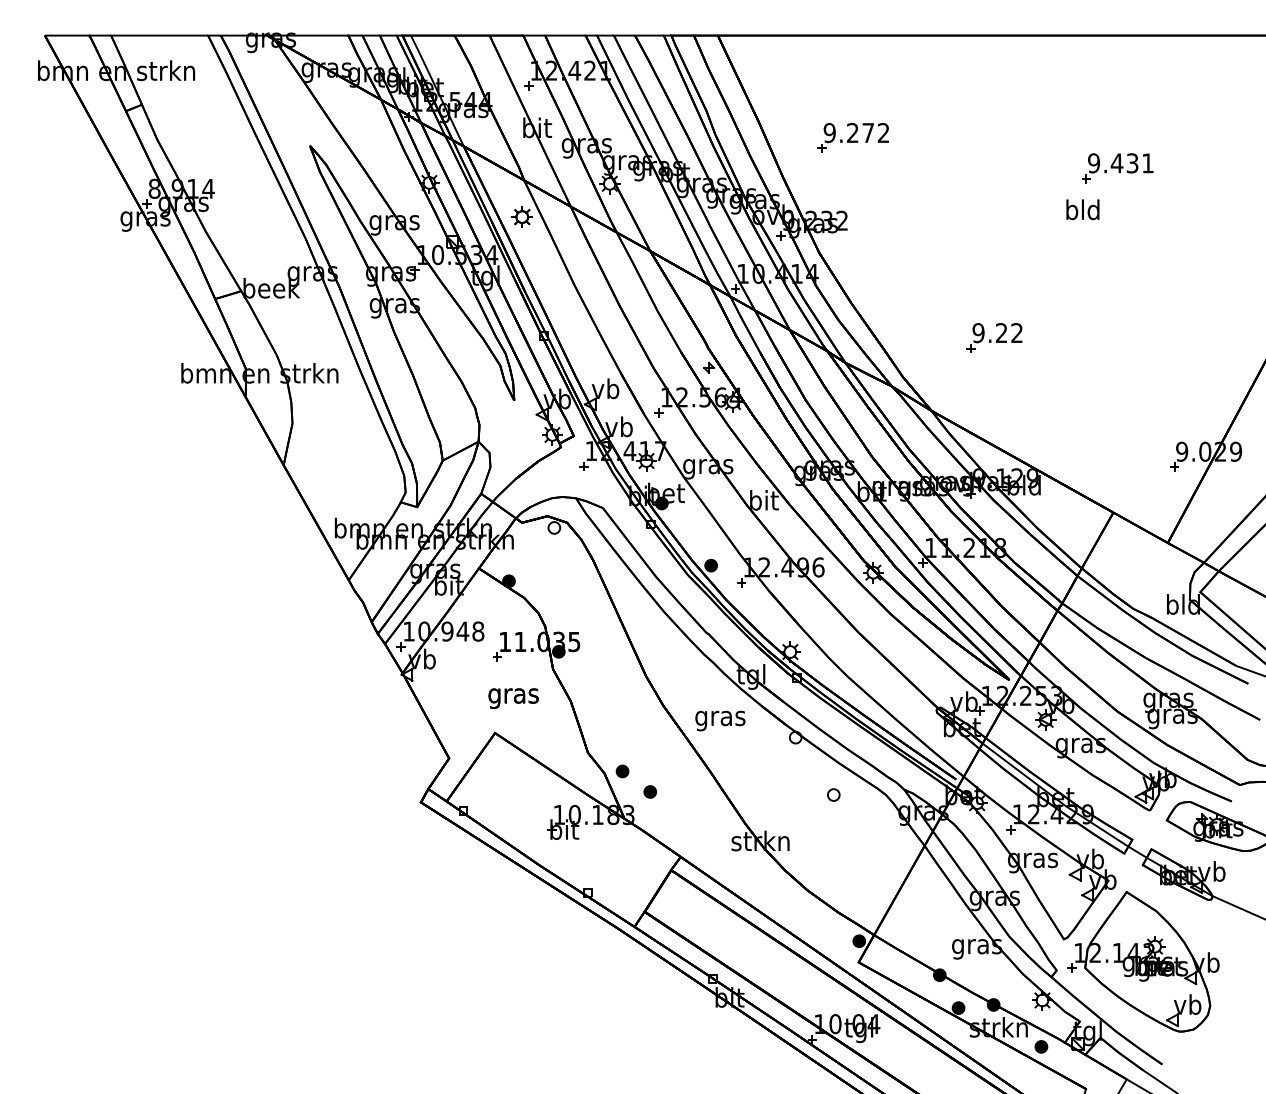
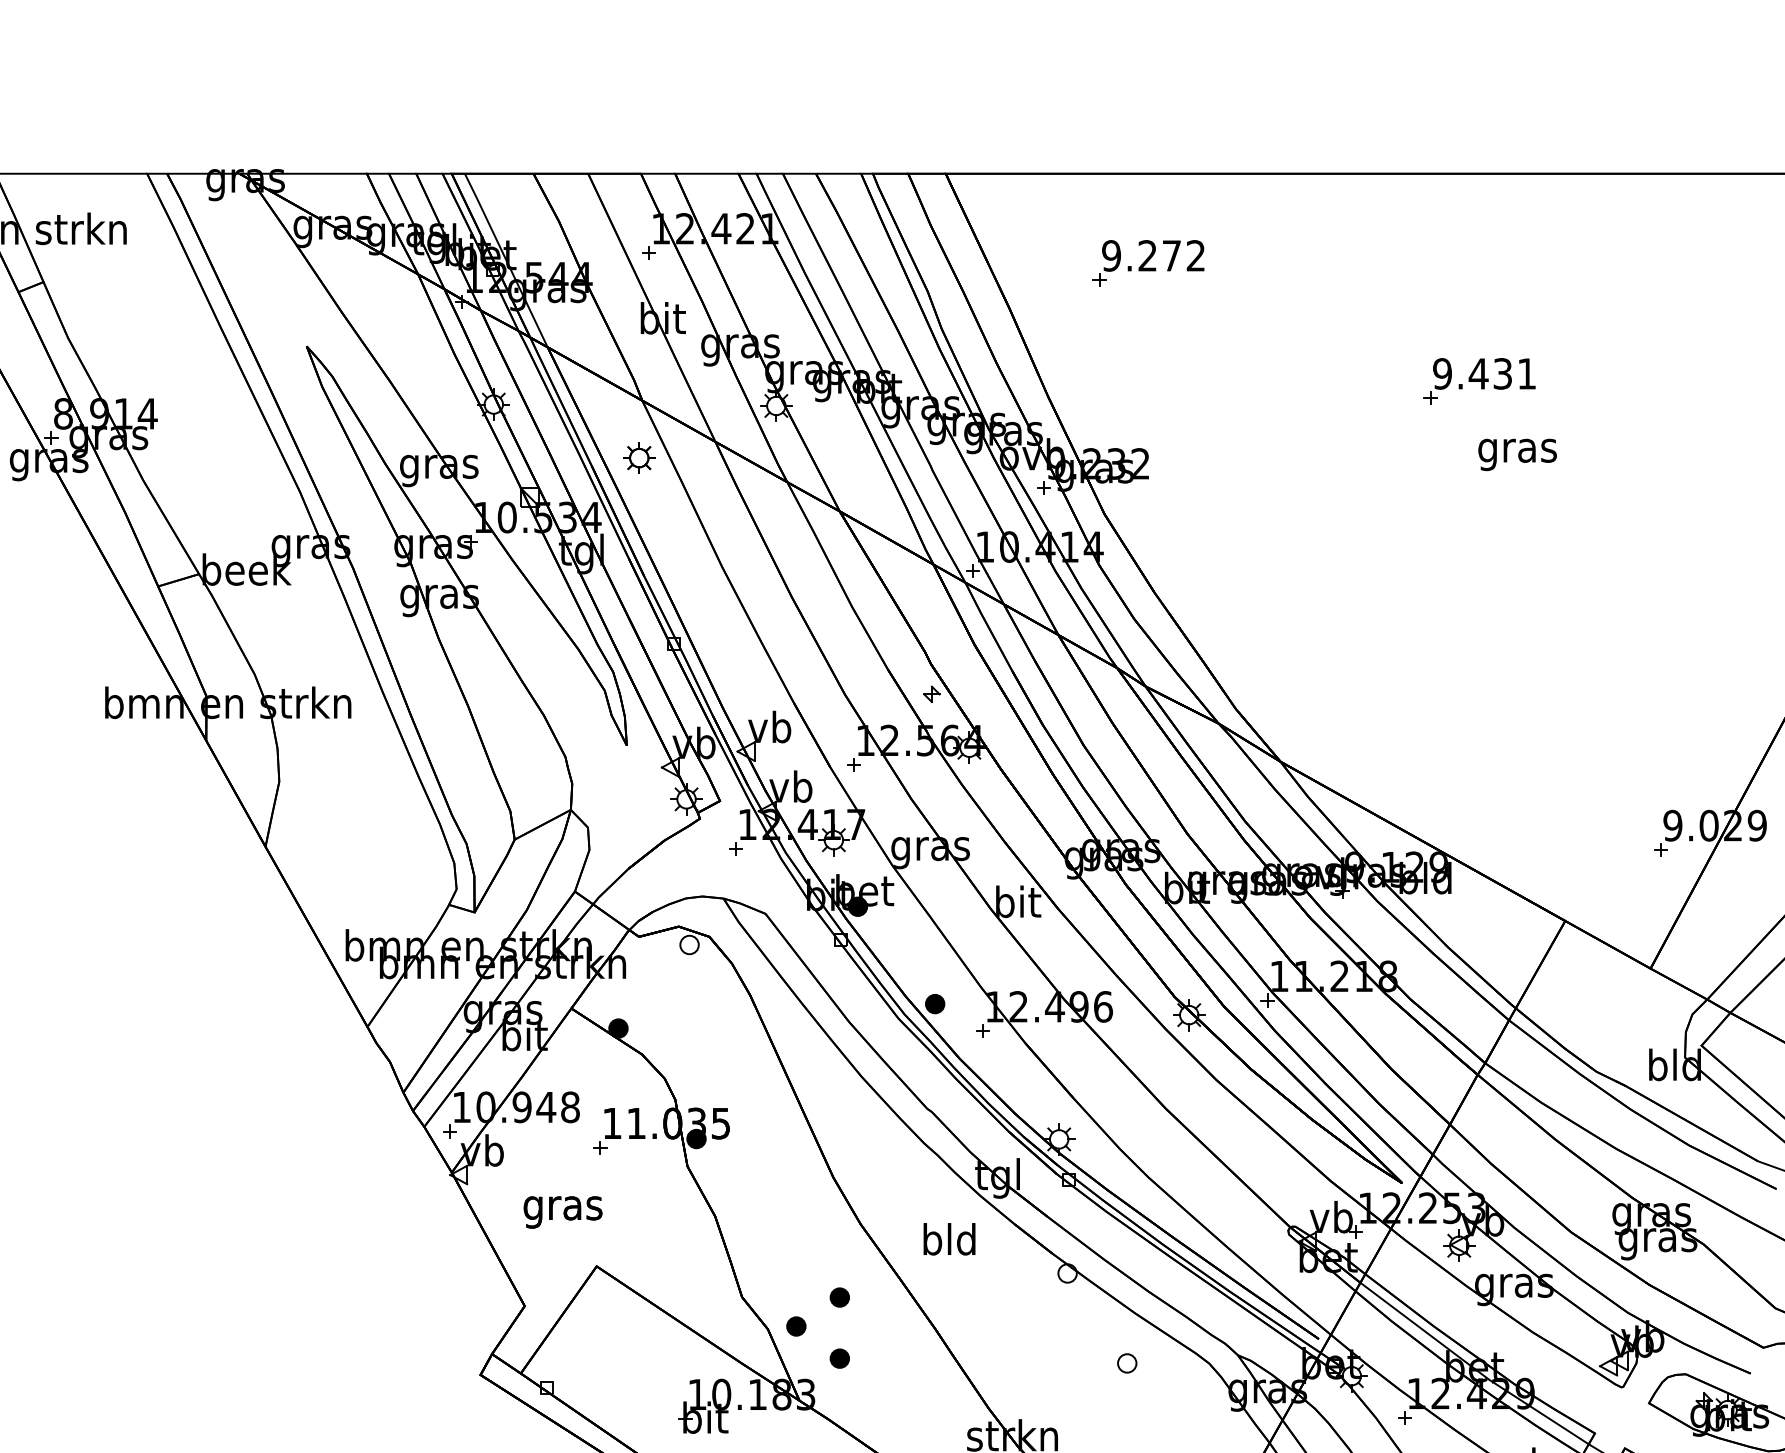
part: (852, 137) -> (1147, 262), moved
part: (1117, 168) -> (1479, 381), moved
text: (1083, 212) -> (1518, 450), bld -> gras
part: (994, 337) -> (1379, 646), removed
text: (513, 698) -> (562, 1212), moved
text: (720, 718) -> (949, 1243), gras -> bld
part: (650, 752) -> (840, 1296), added

